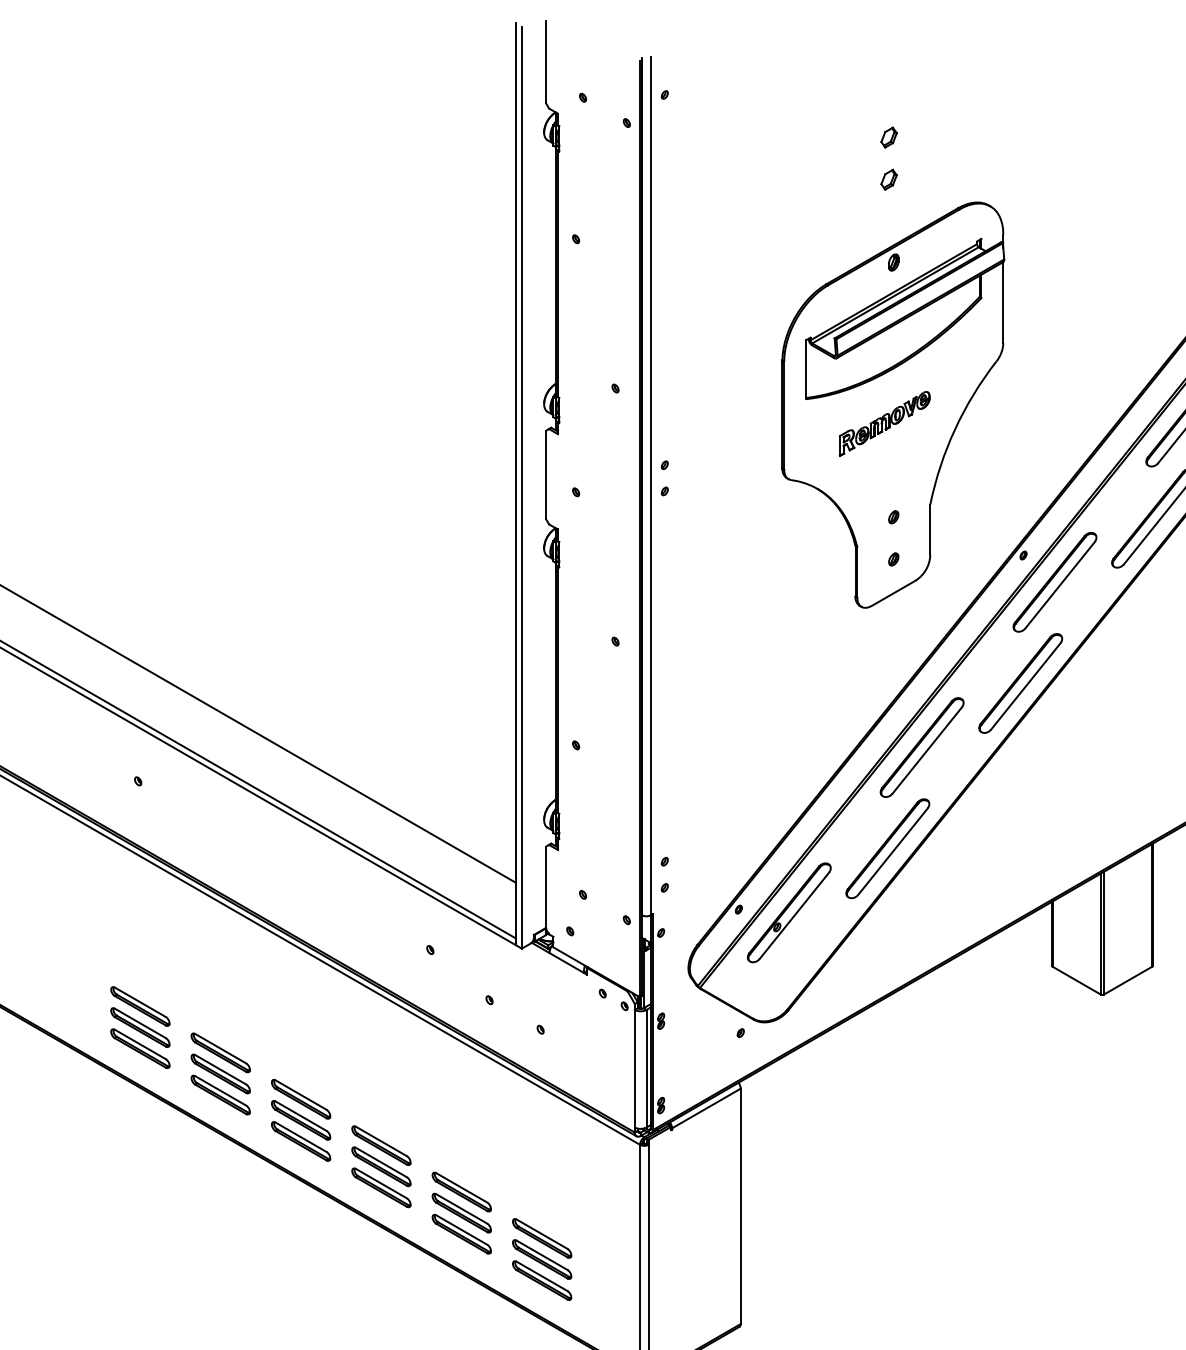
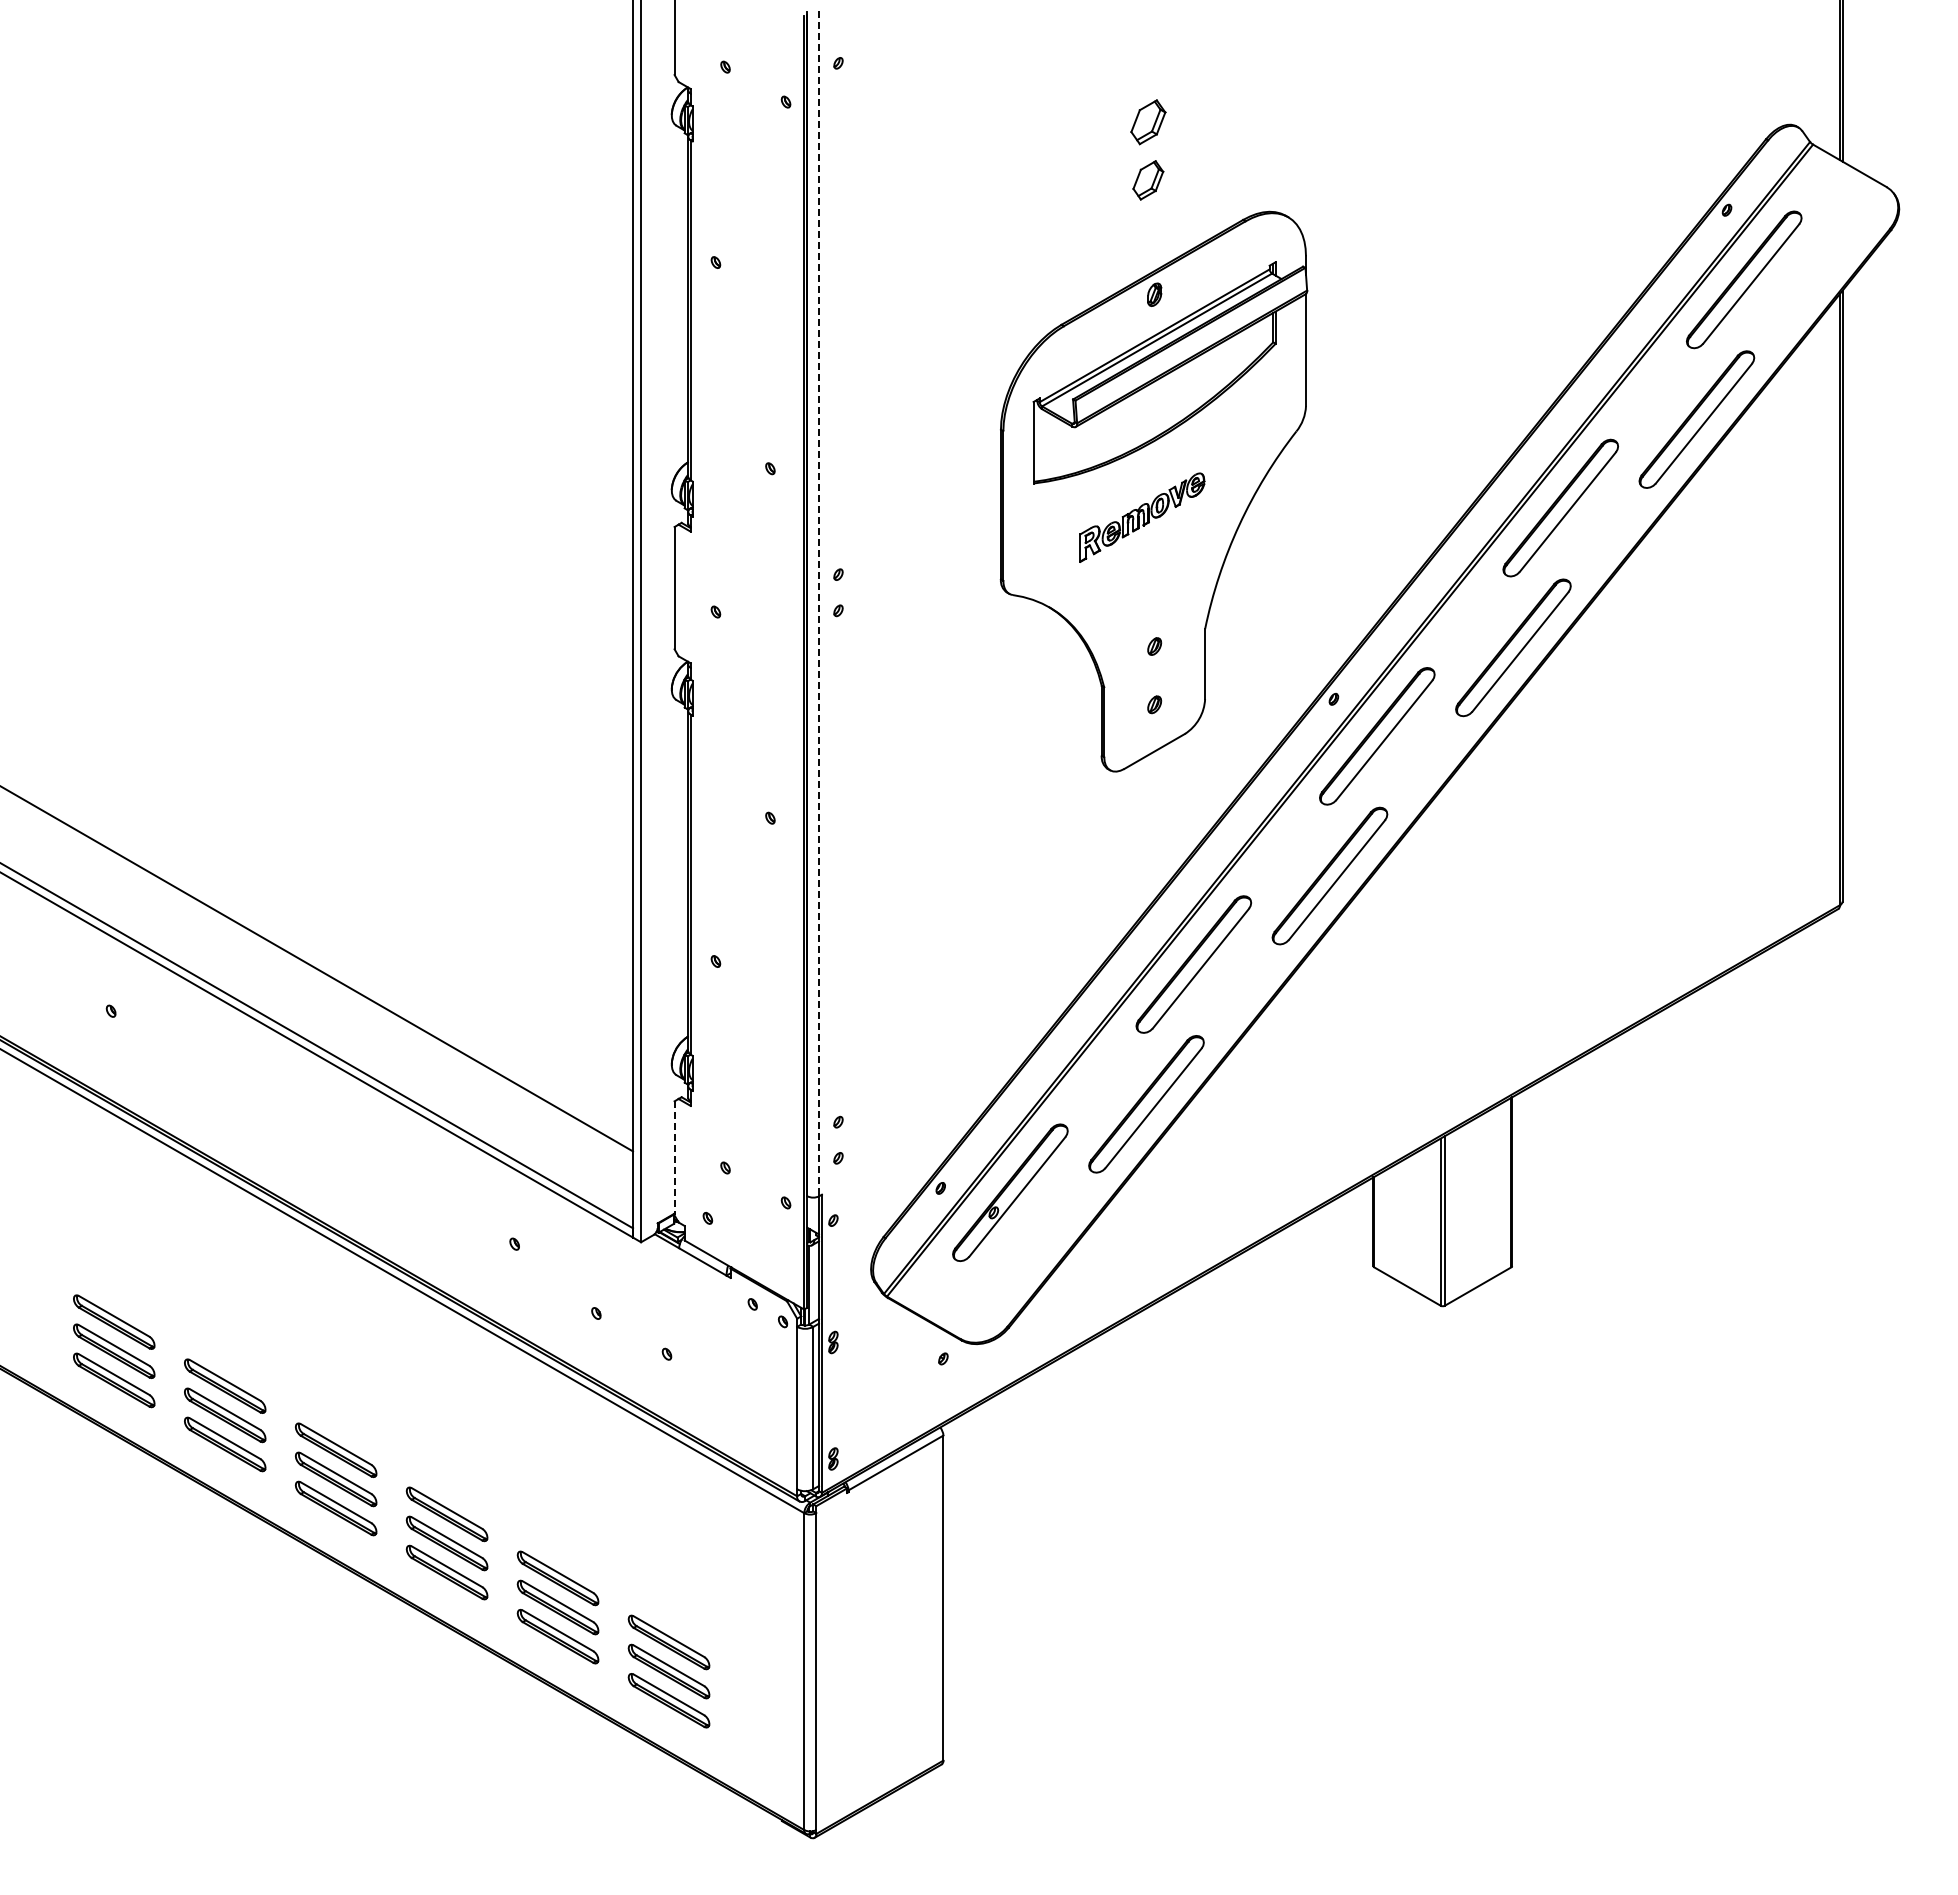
part: (888, 137) -> (1147, 121), size x1.6
part: (888, 179) -> (1147, 180), size x1.4
line: (651, 486) -> (819, 604), solid -> dashed
line: (546, 888) -> (674, 1158), solid -> dashed

